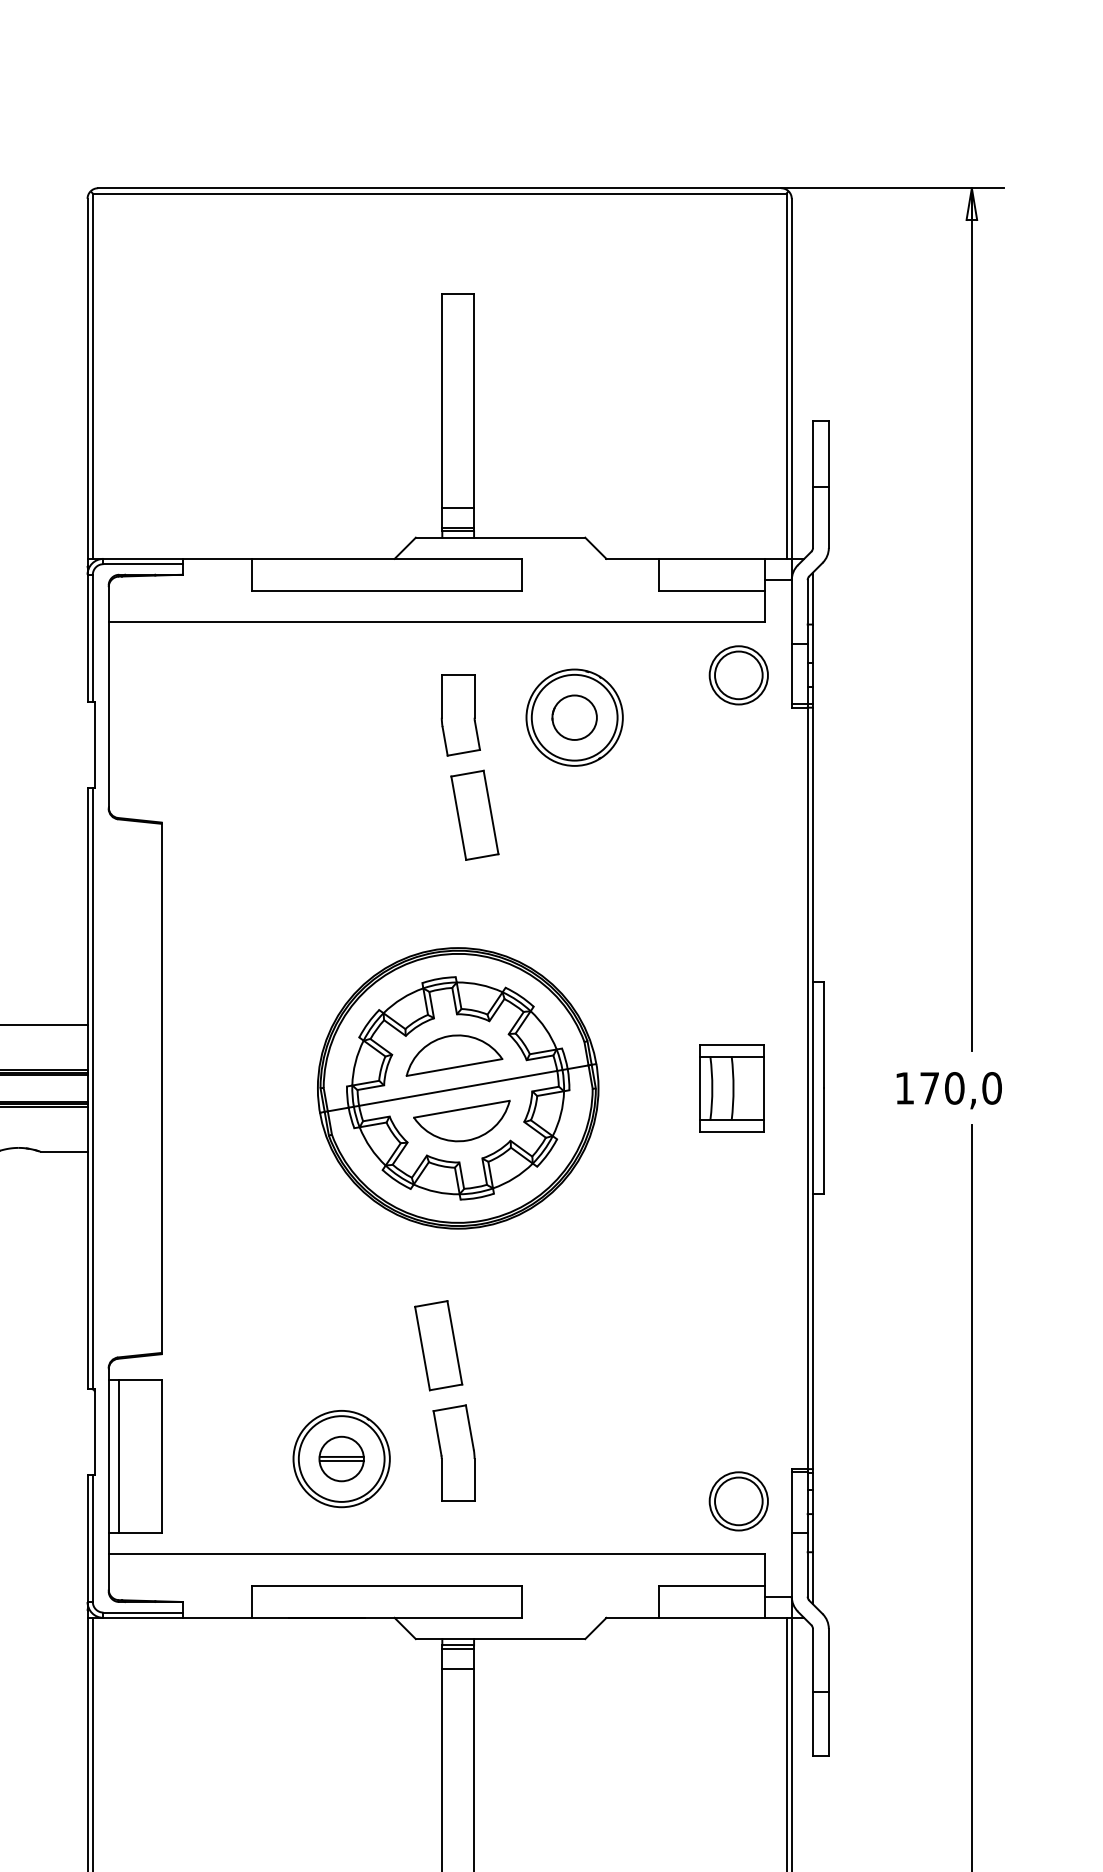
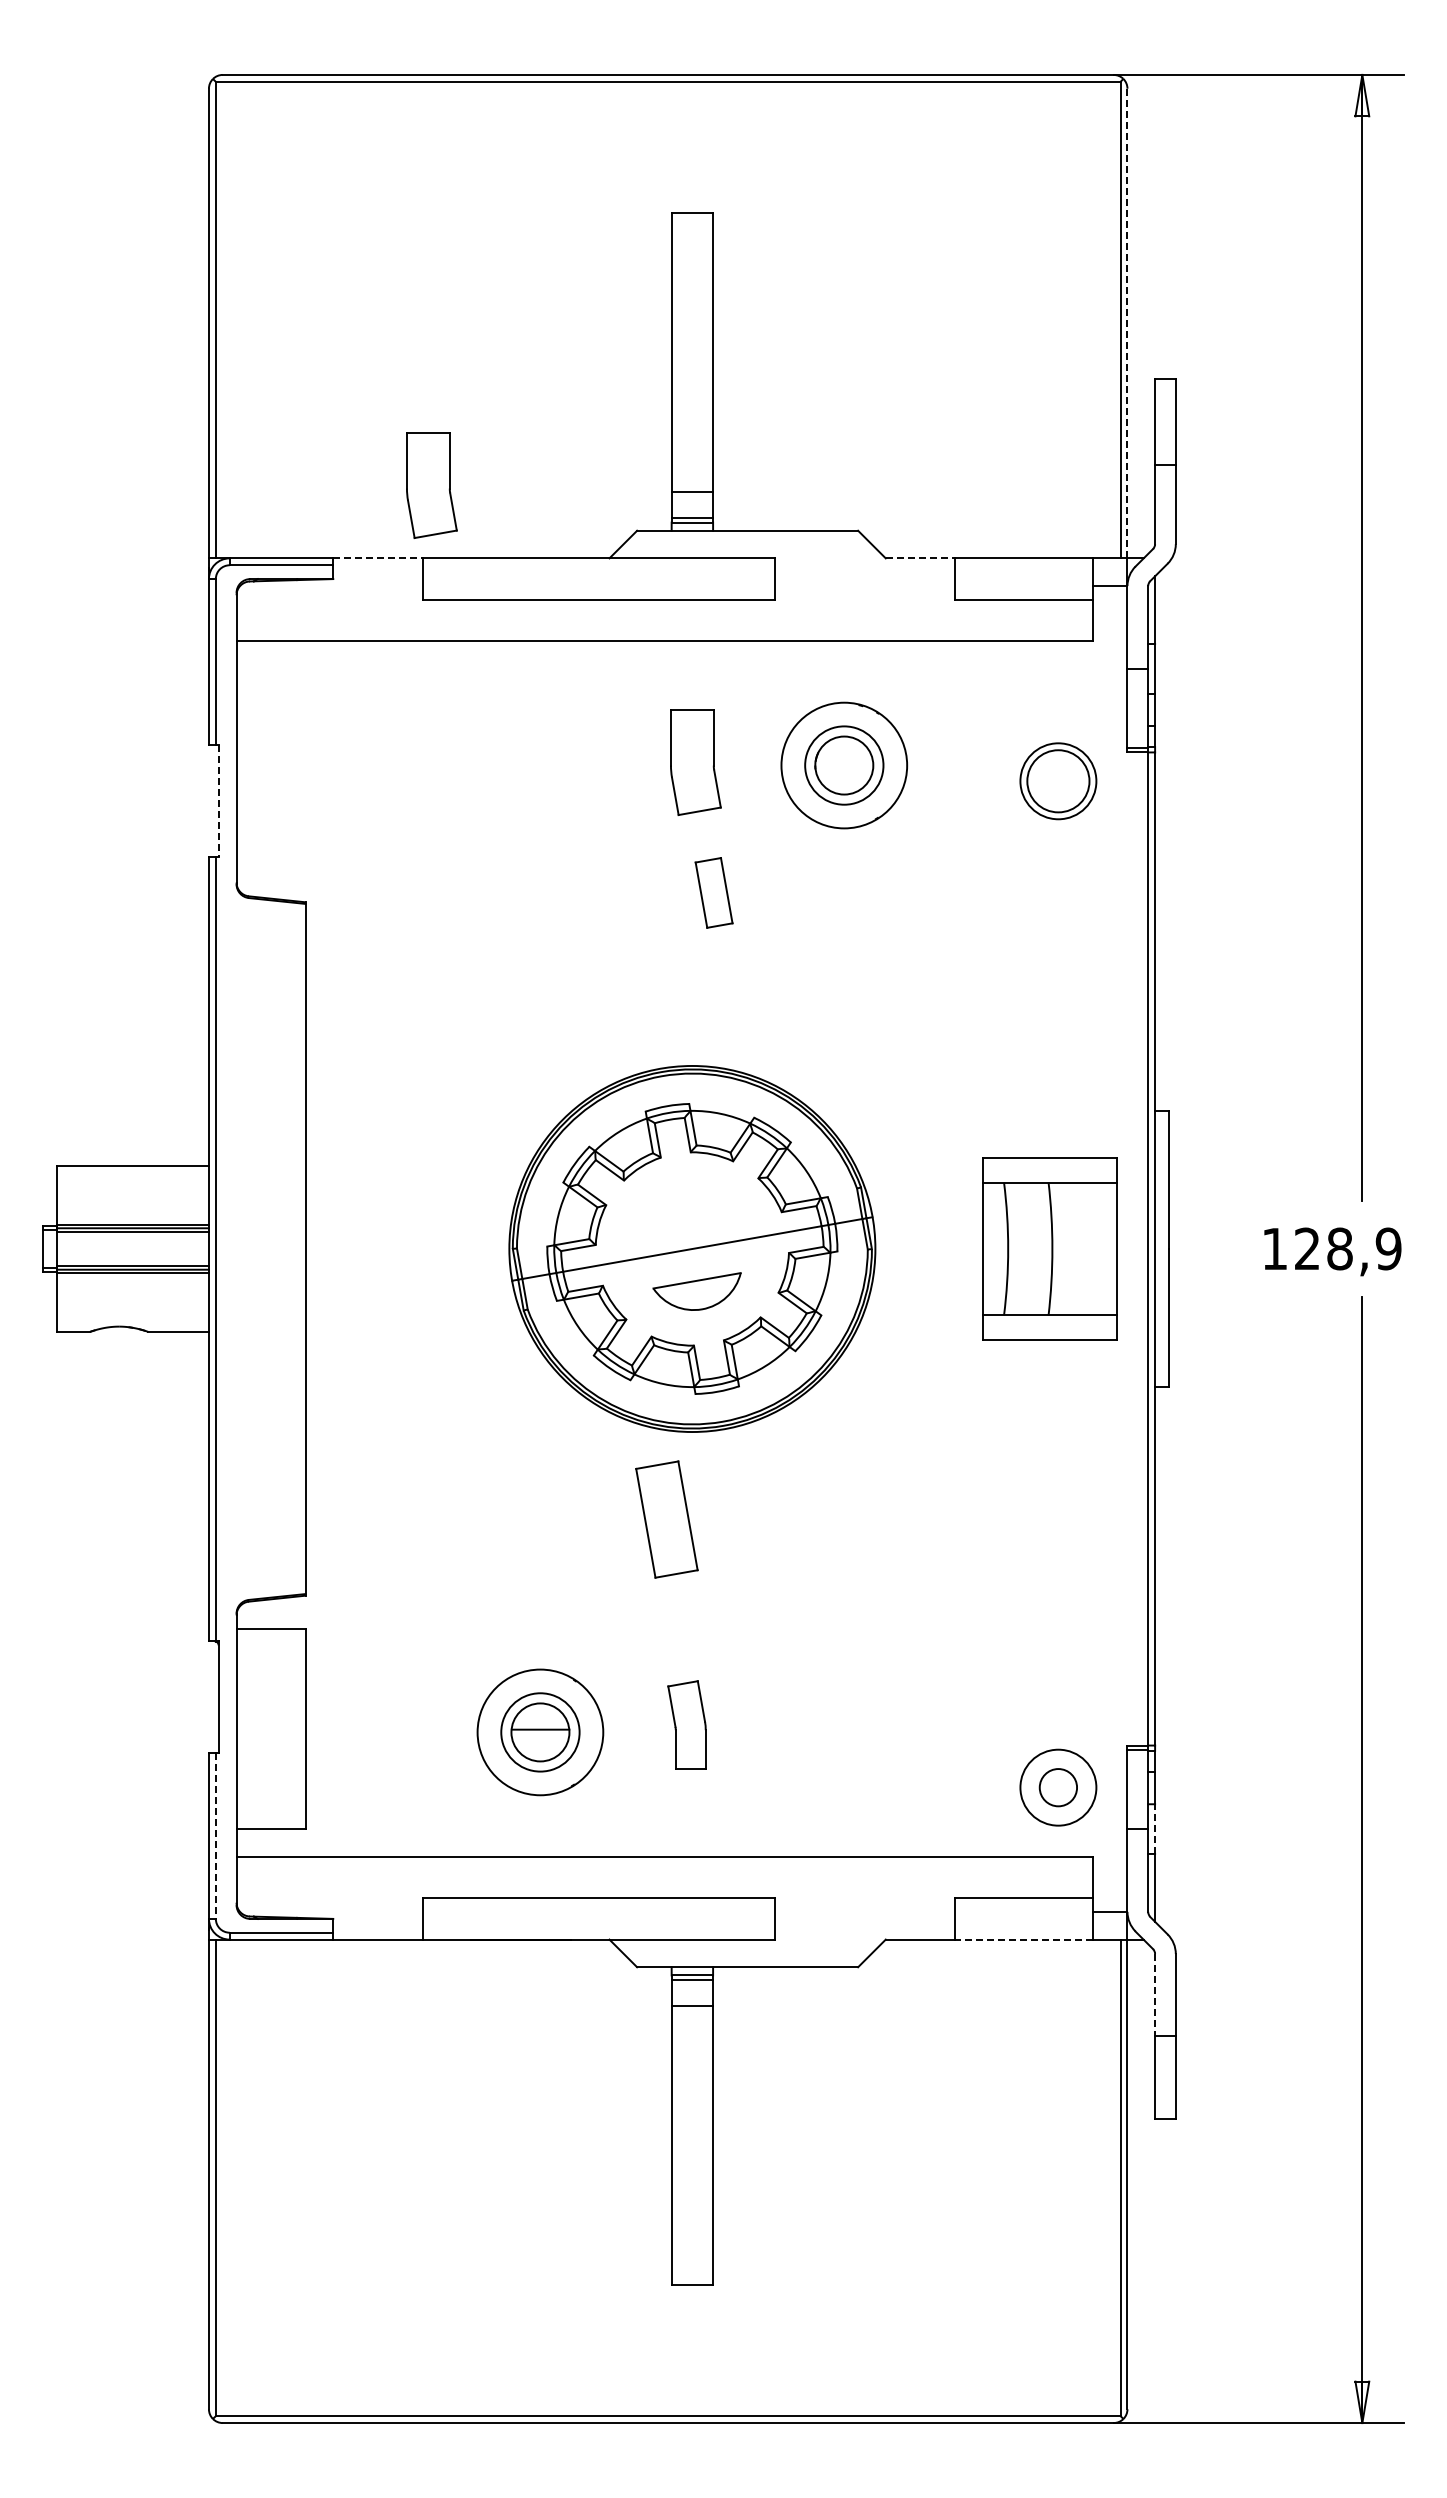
line: (791, 378) -> (1127, 323), solid -> dashed
part: (258, 503) -> (431, 485), added
line: (217, 558) -> (378, 558), solid -> dashed
line: (633, 558) -> (920, 558), solid -> dashed
part: (738, 675) -> (1058, 781), moved
circle: (574, 717) -> (844, 765), size x0.7
line: (94, 744) -> (218, 800), solid -> dashed
part: (474, 815) -> (713, 892), size x0.6
part: (454, 1055) -> (687, 1206), removed
part: (732, 1088) -> (1049, 1248), size x1.6
text: (961, 1088) -> (1348, 1248), 170,0 -> 128,9
part: (461, 1120) -> (696, 1291), size x0.7
part: (438, 1345) -> (666, 1519), moved
part: (453, 1452) -> (686, 1724), size x0.7
line: (119, 1456) -> (250, 1728), removed
circle: (341, 1459) -> (540, 1732), size x0.7
line: (341, 1461) -> (540, 1735), removed
circle: (738, 1501) -> (1058, 1787), size x0.6
line: (813, 1533) -> (1155, 1829), solid -> dashed
line: (92, 1538) -> (215, 1836), solid -> dashed
line: (712, 1617) -> (1023, 1939), solid -> dashed
line: (813, 1660) -> (1155, 1995), solid -> dashed

